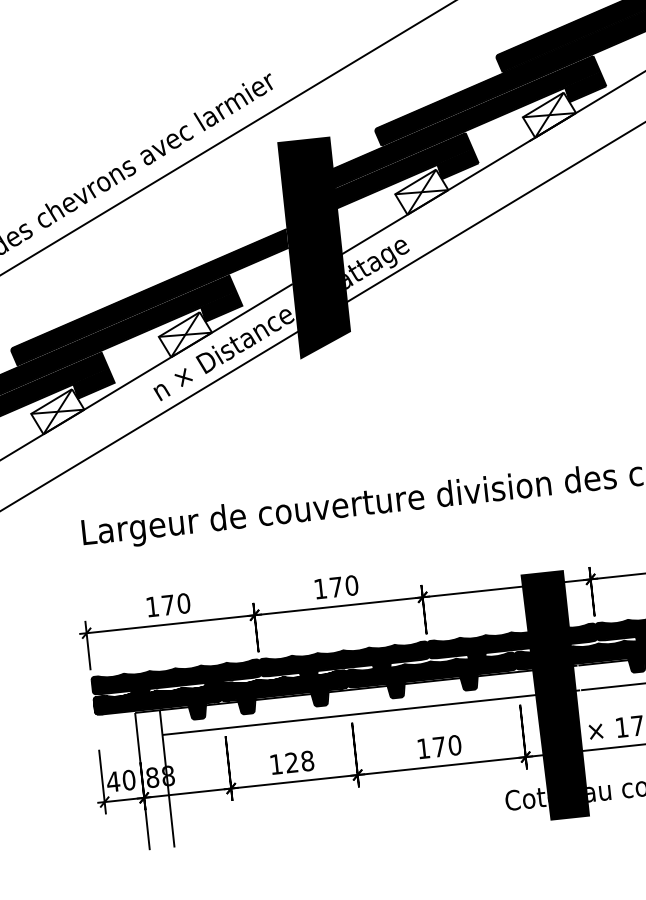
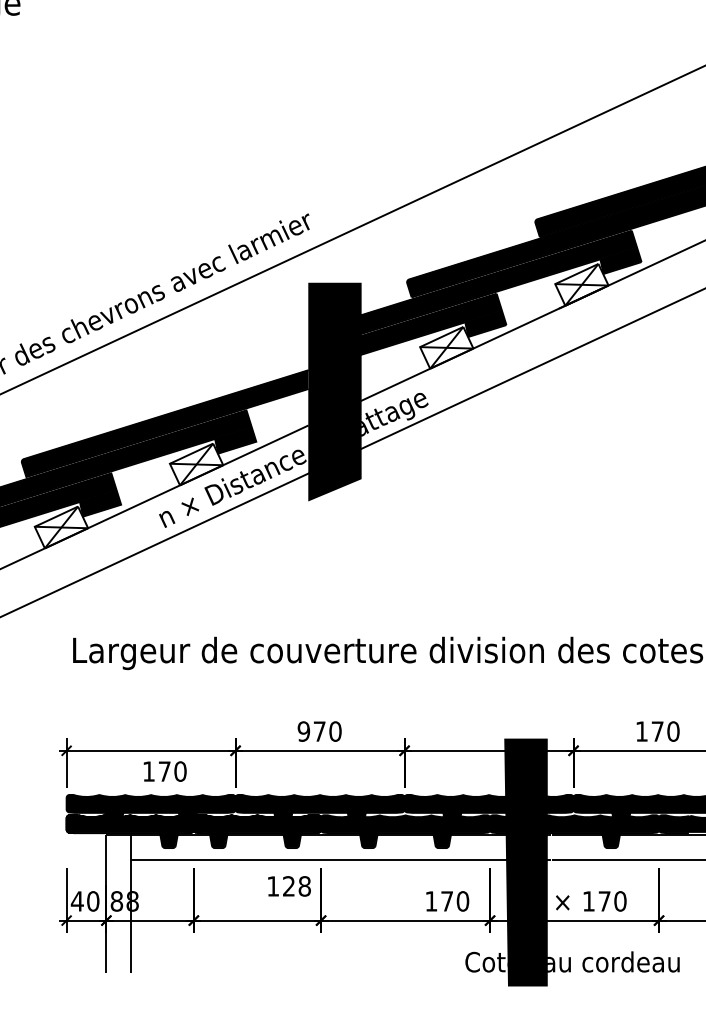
text: (320, 588) -> (303, 731), 170 -> 970
text: (167, 605) -> (164, 771), moved
text: (439, 747) -> (447, 901), moved
text: (292, 762) -> (289, 886), moved

